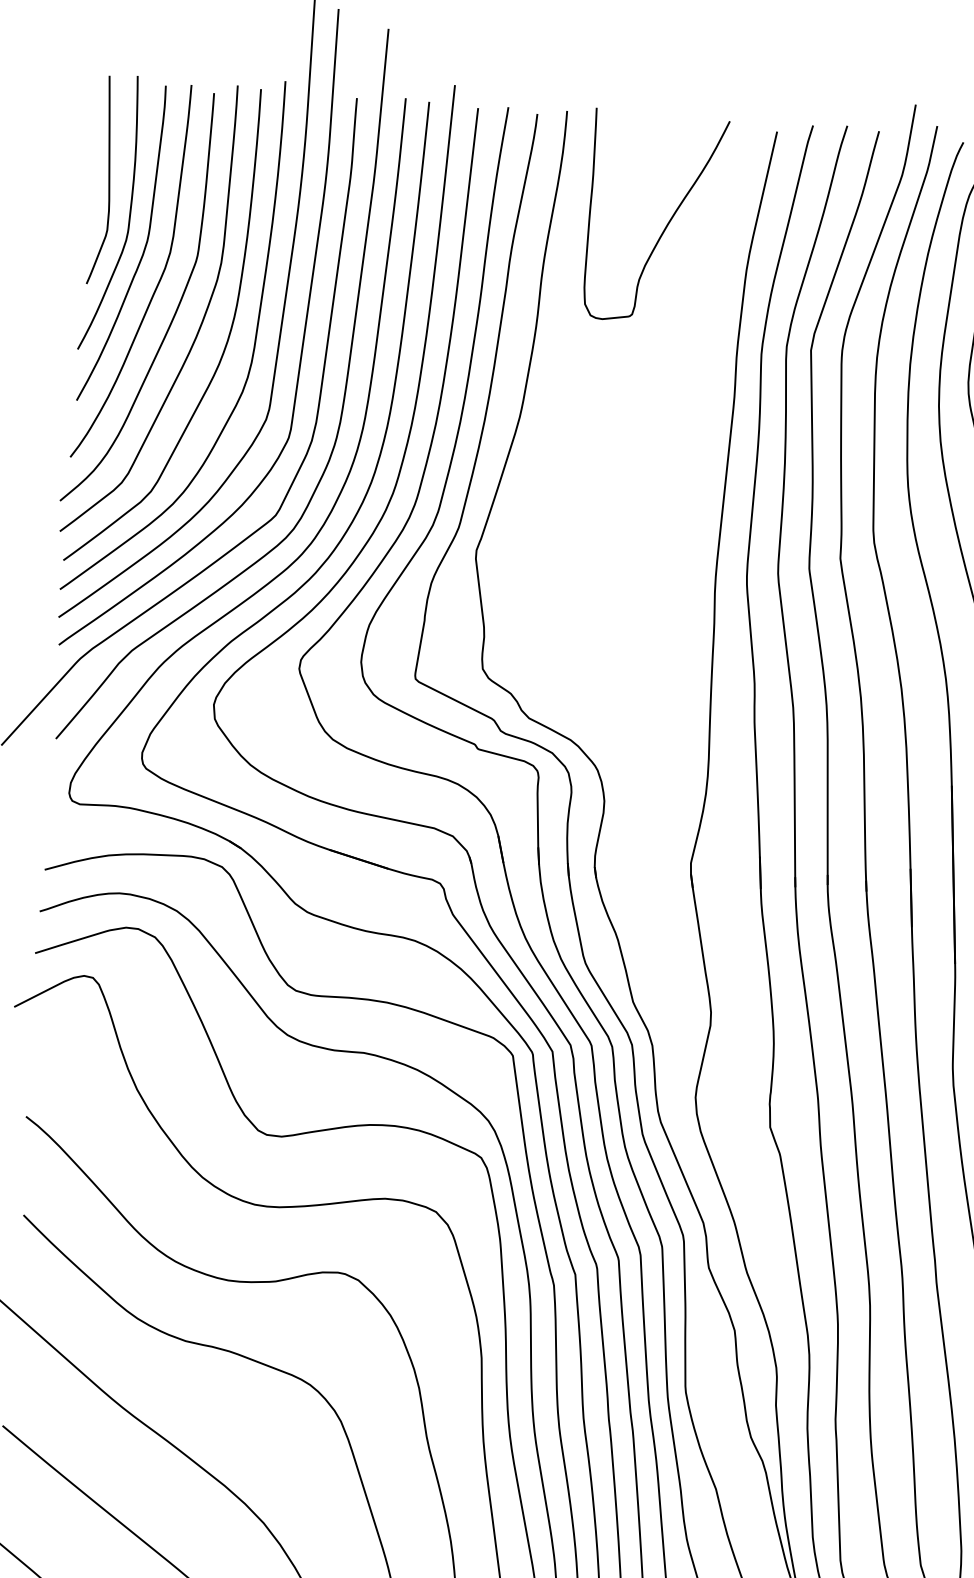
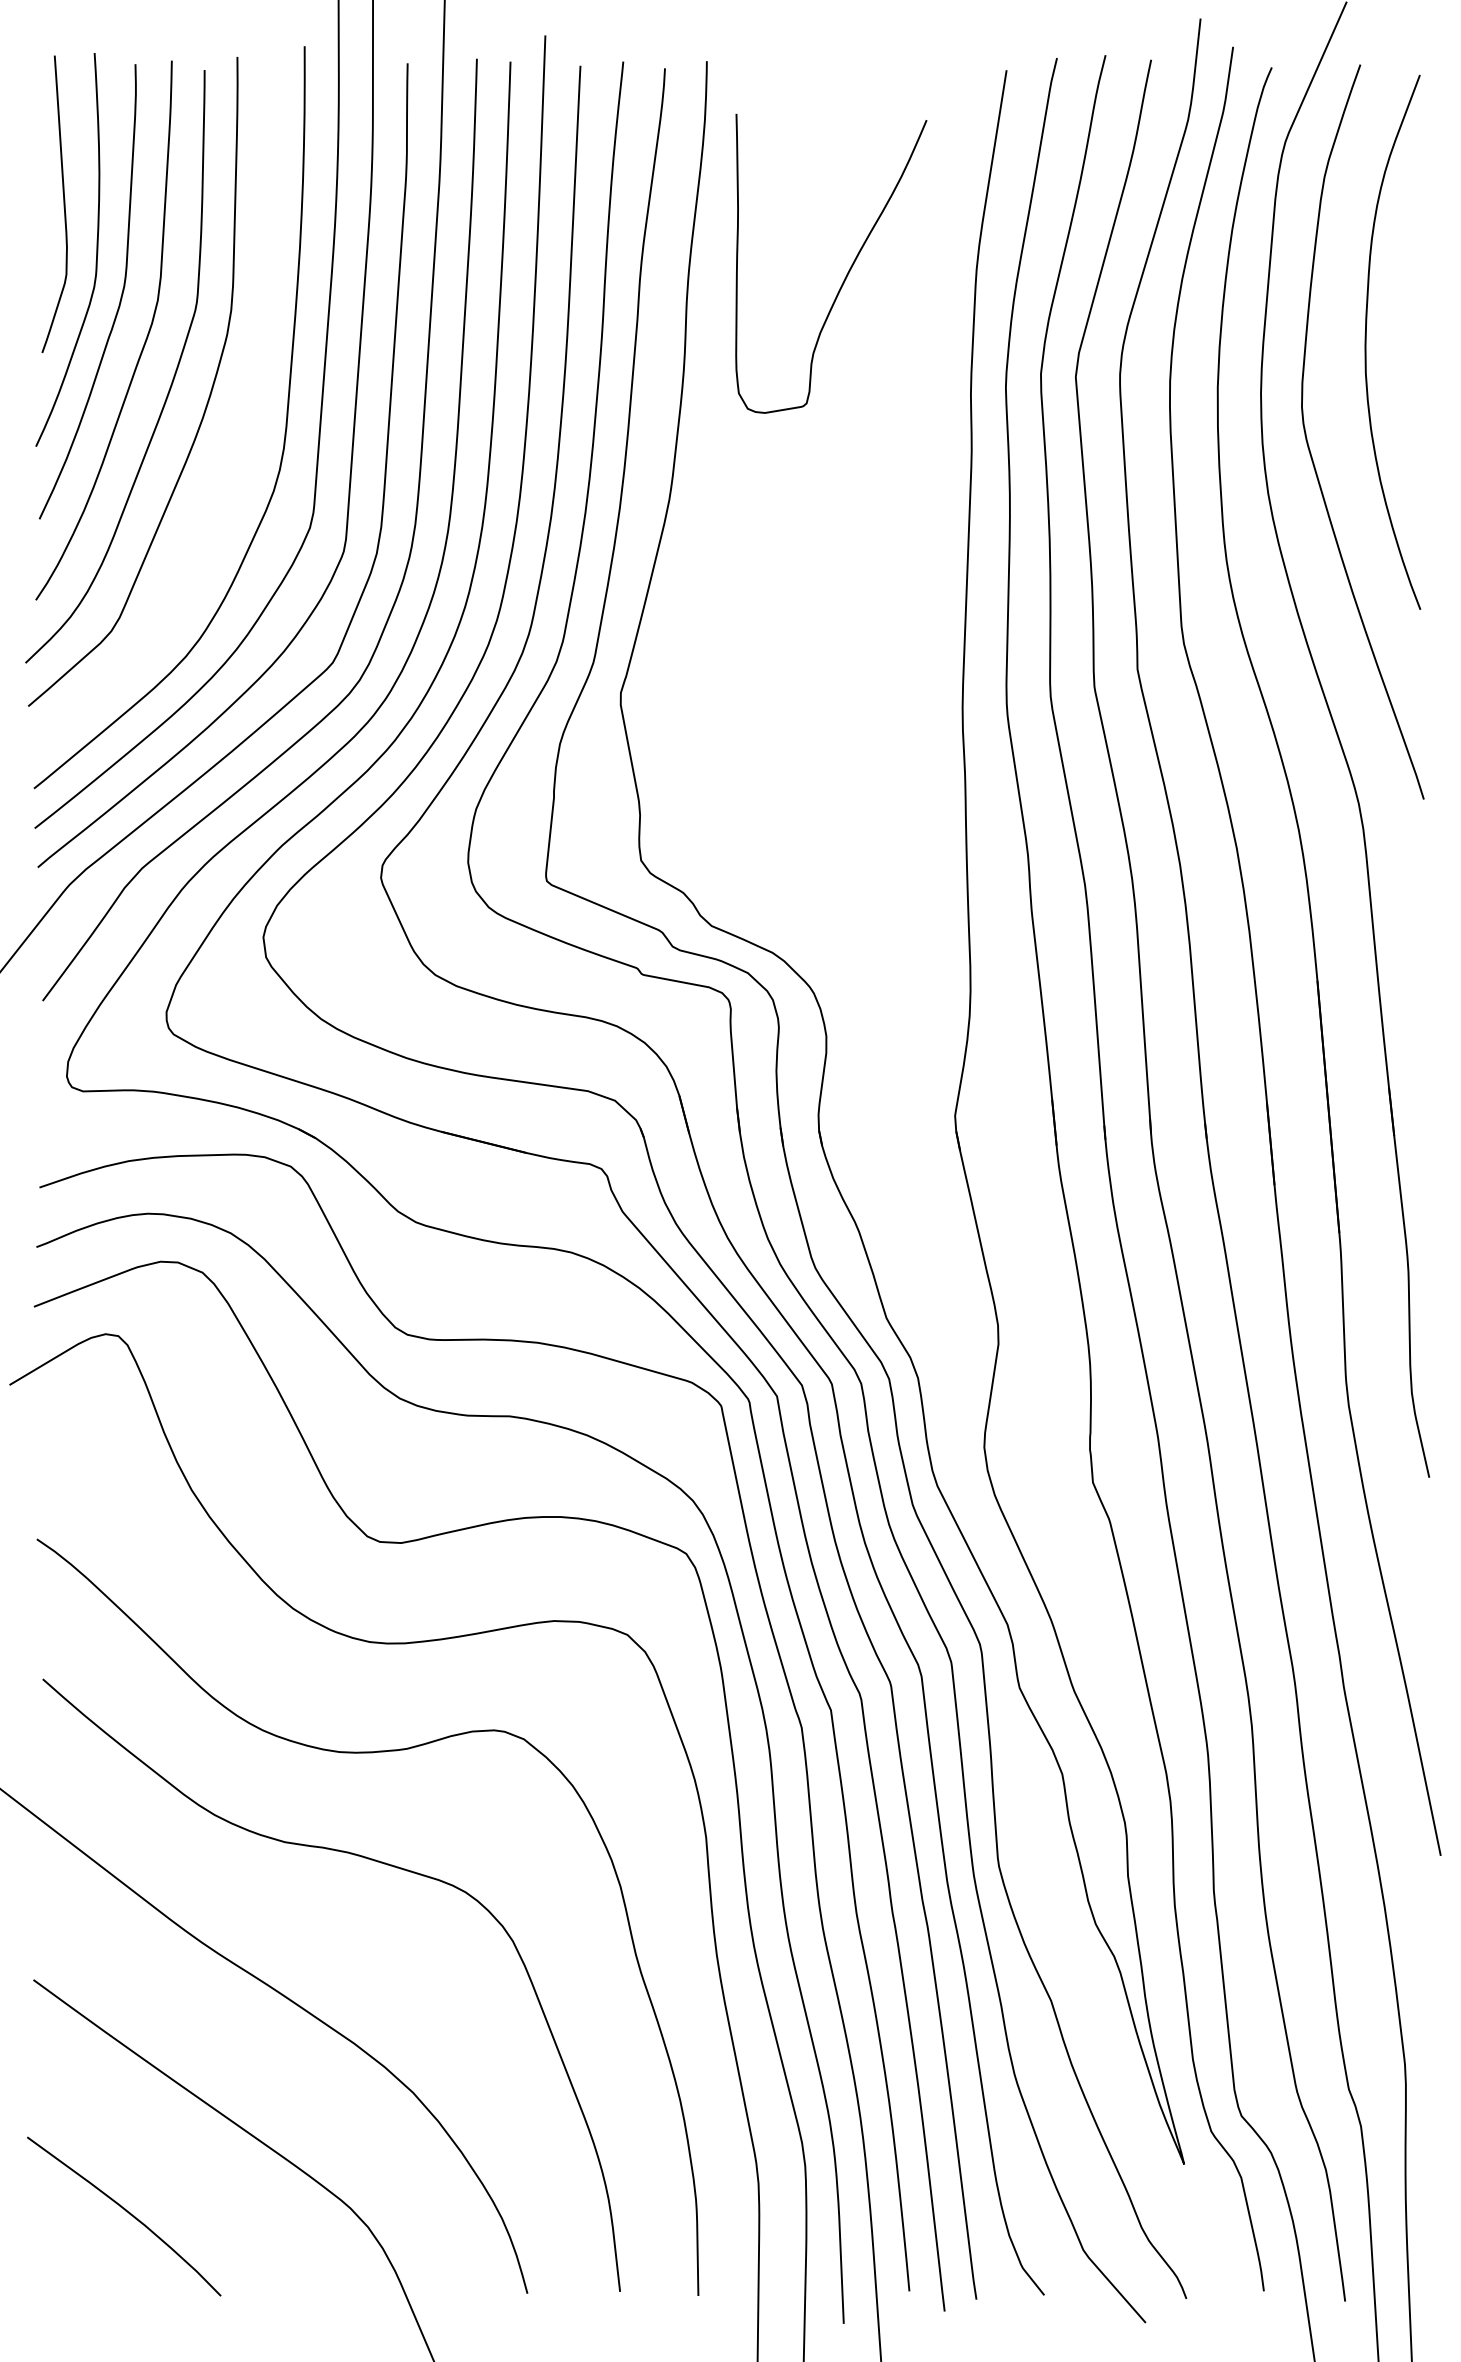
curve: (667, 224) -> (847, 272), moved
curve: (224, 348) -> (243, 431), removed

